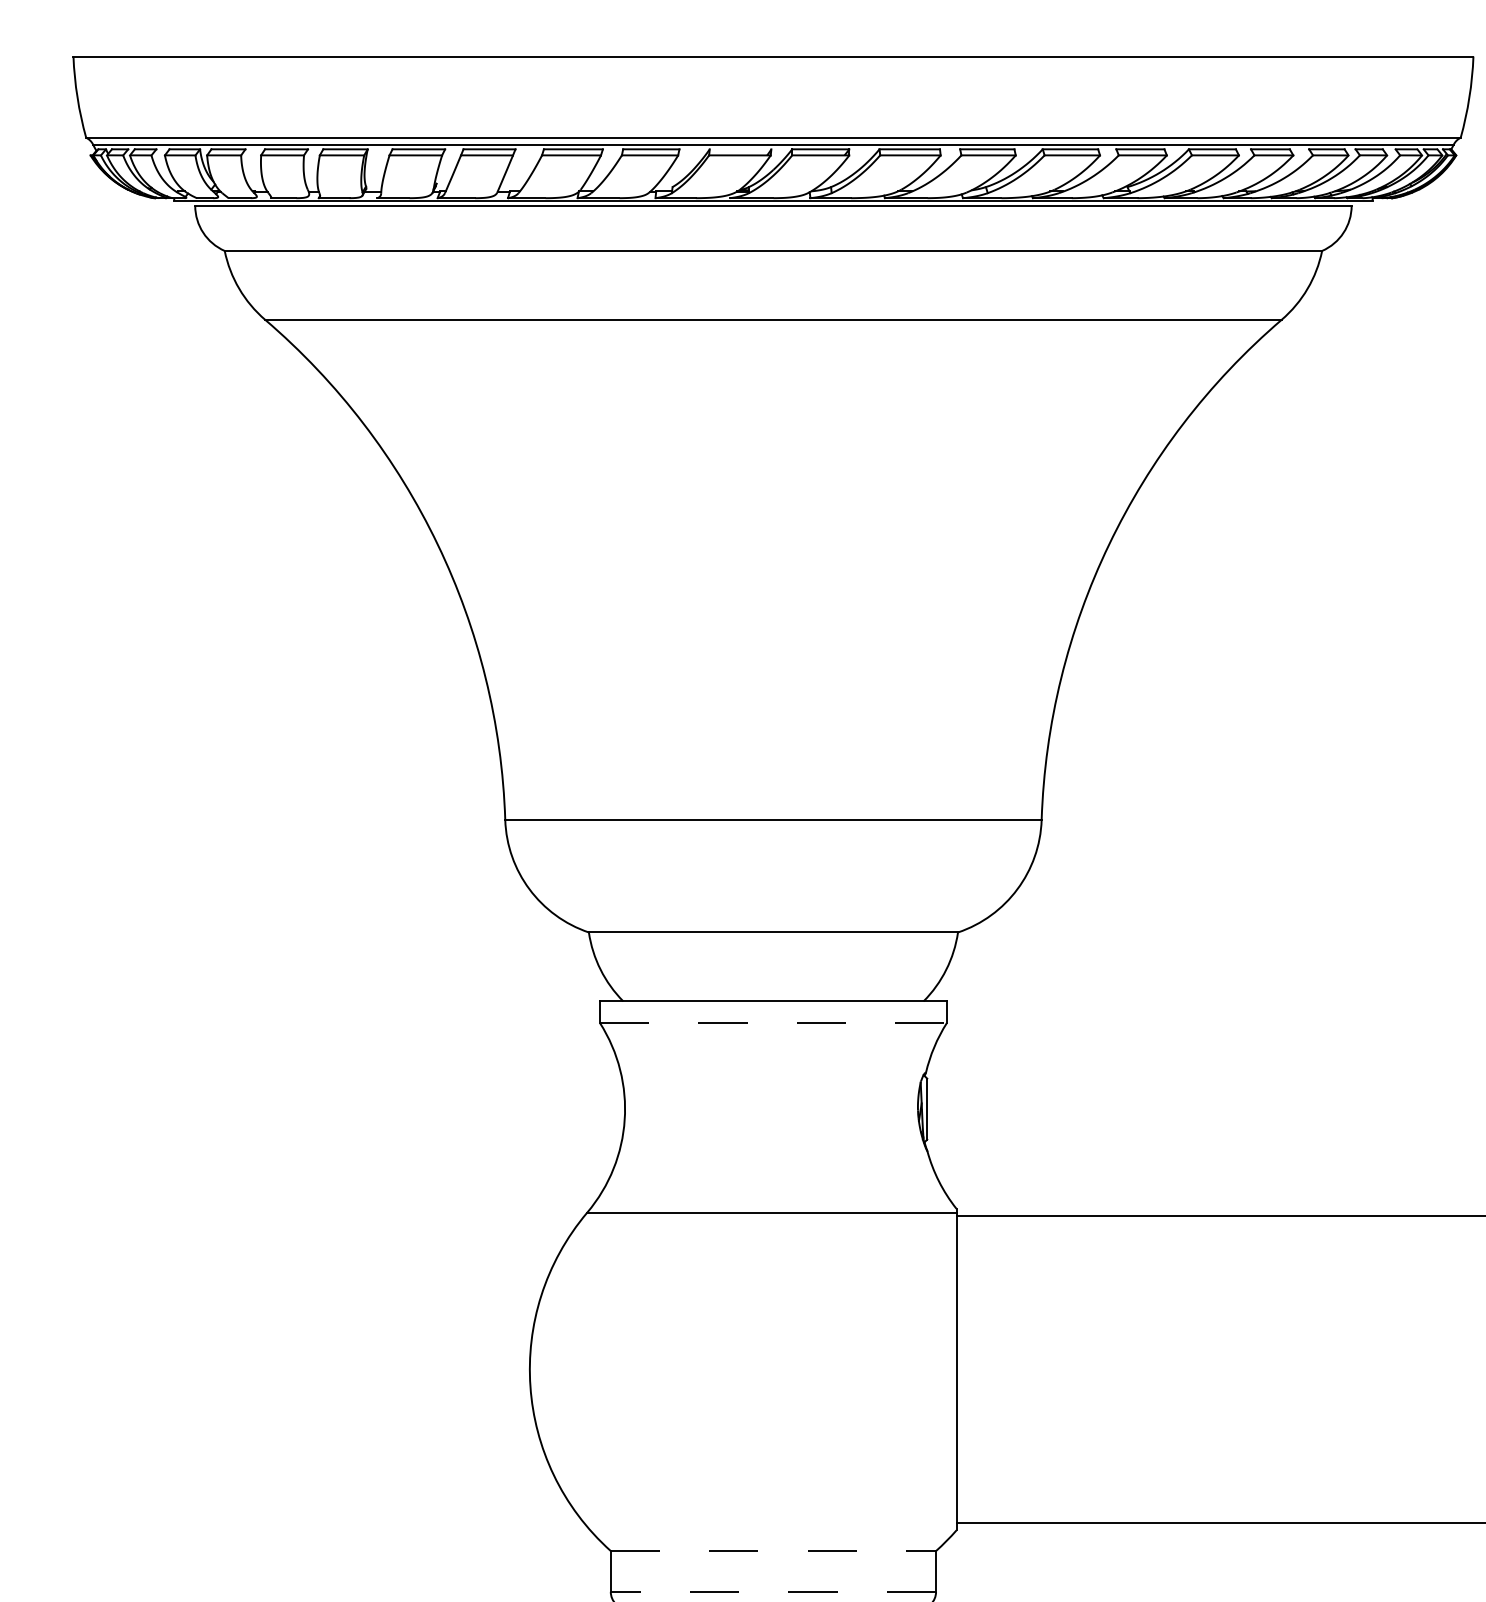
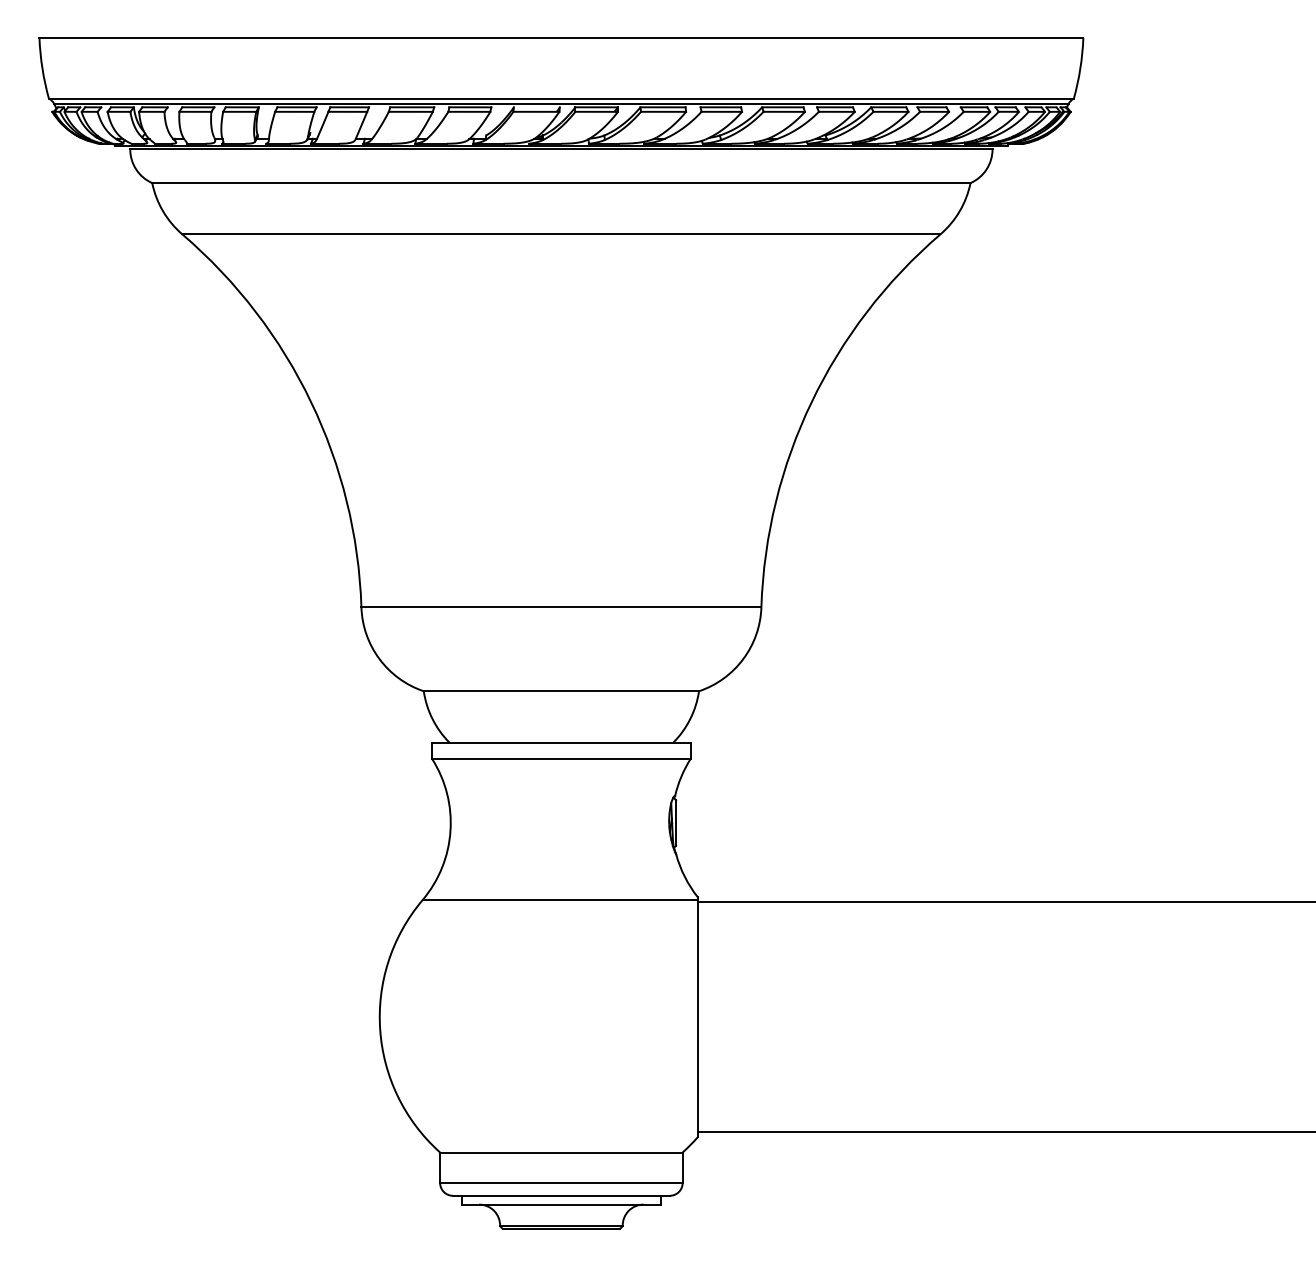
line: (773, 1022) -> (561, 758), dashed -> solid
line: (773, 1551) -> (561, 1152), dashed -> solid
line: (772, 1591) -> (560, 1182), dashed -> solid

